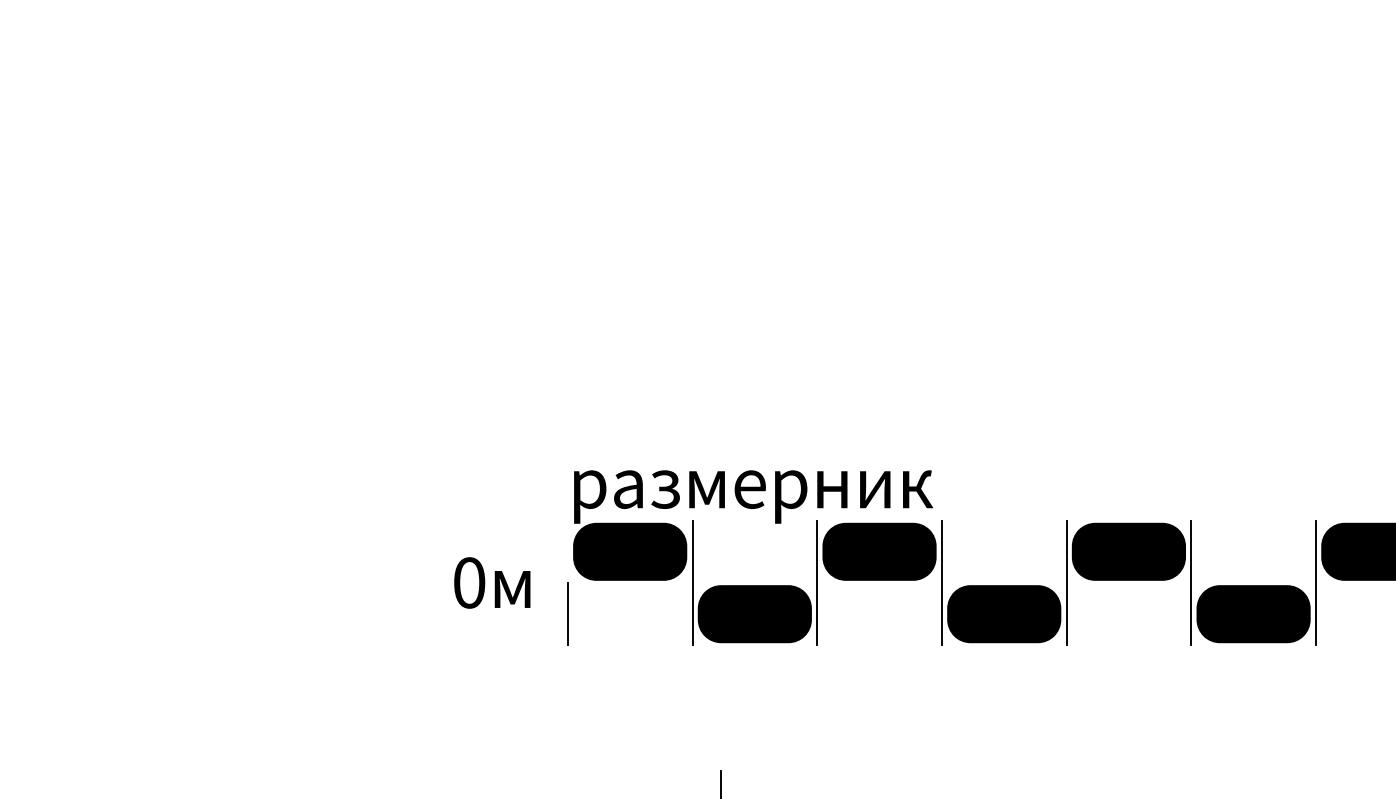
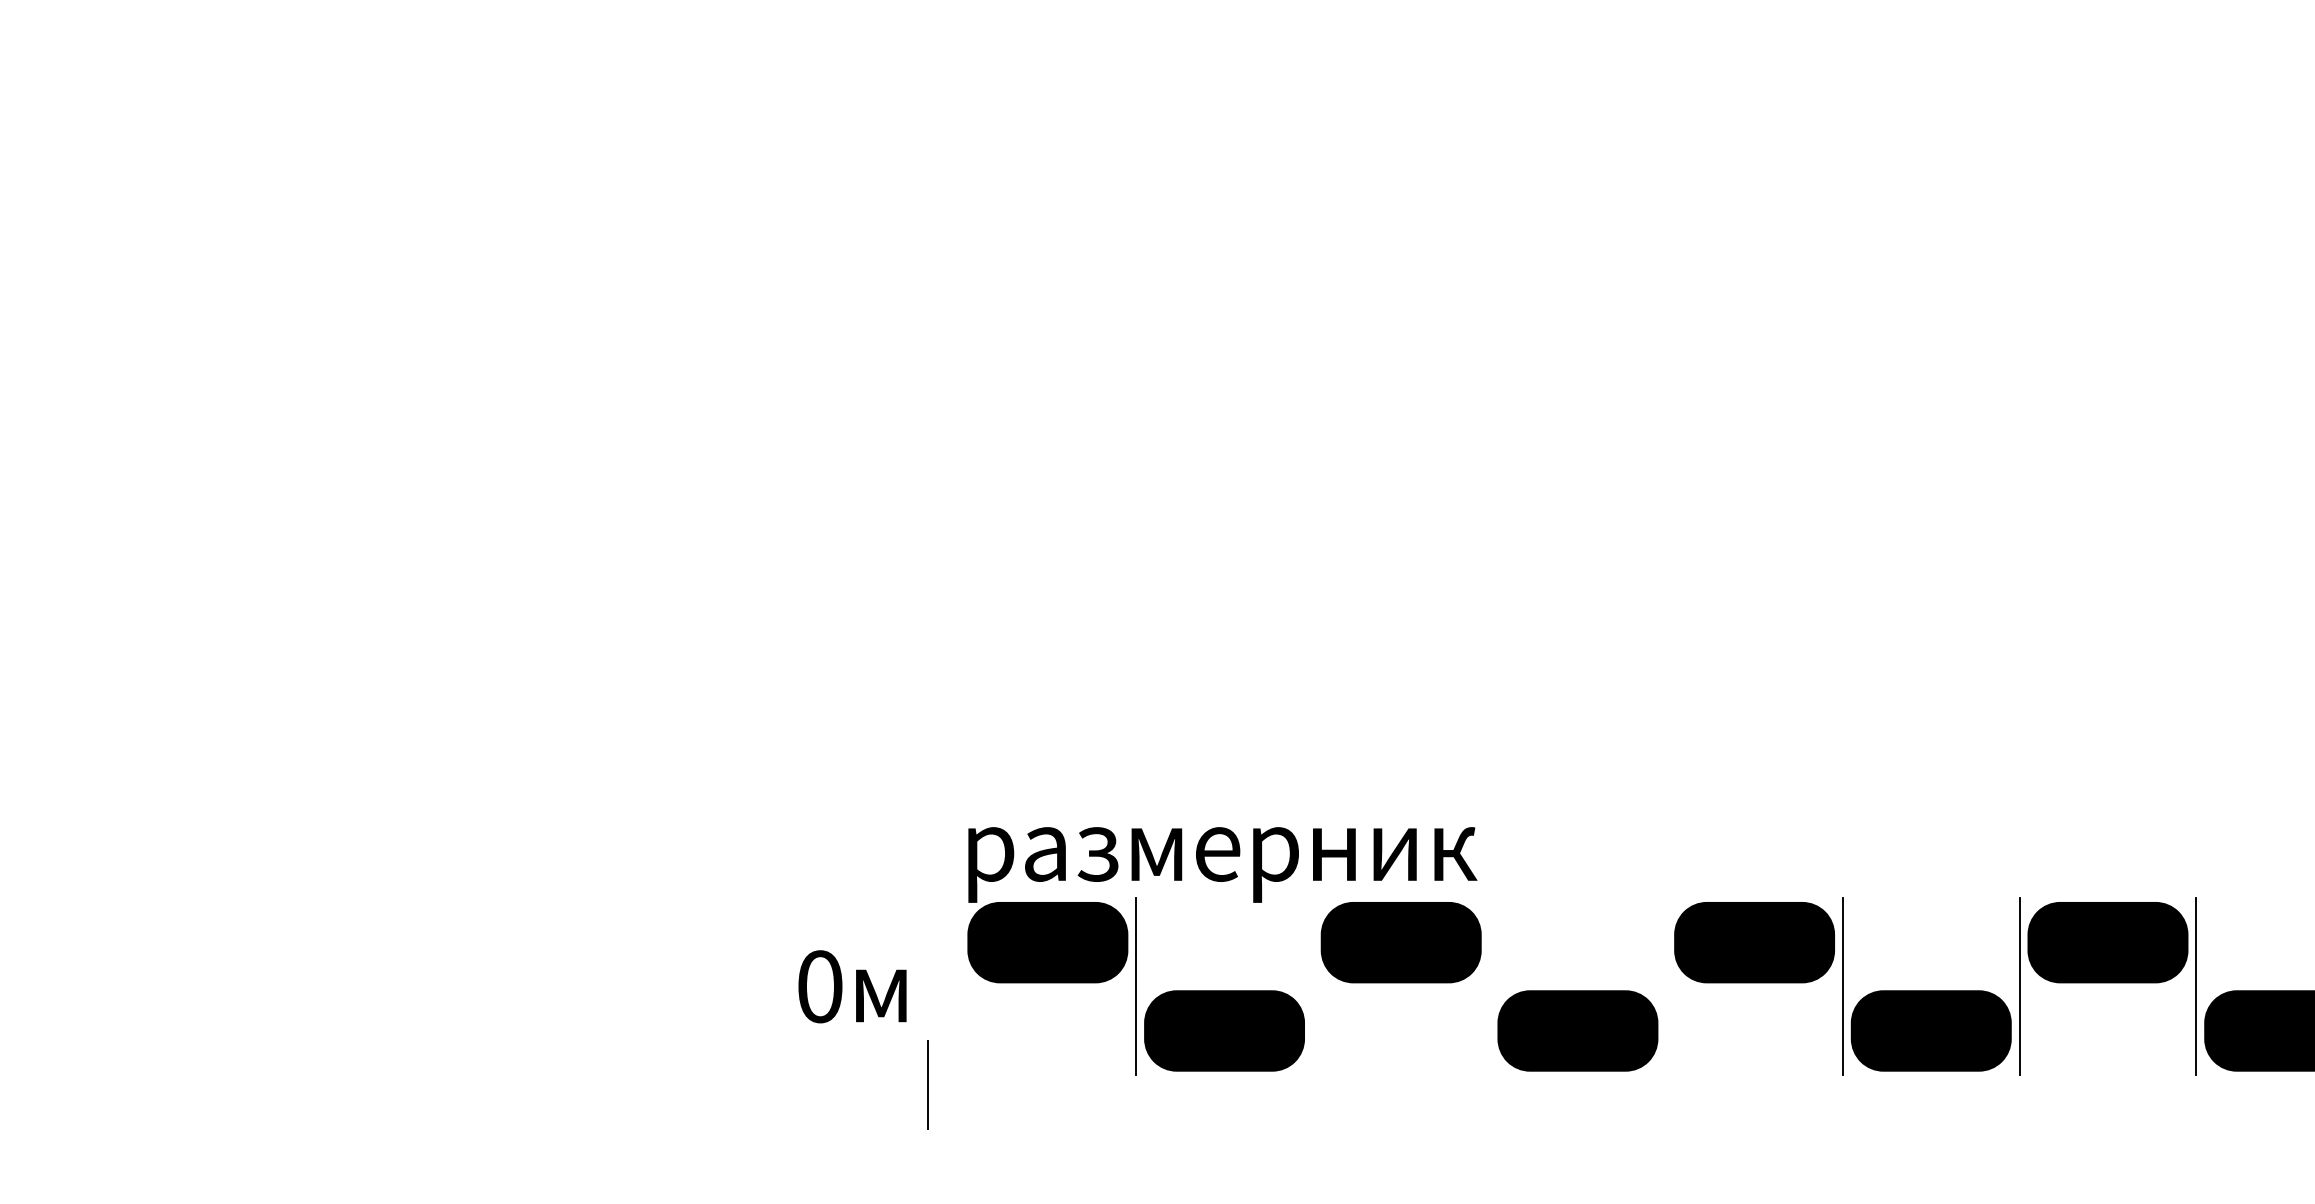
line: (816, 582) -> (1312, 986), removed
line: (941, 582) -> (1489, 986), removed
line: (1066, 582) -> (1666, 986), removed
line: (567, 613) -> (927, 1084), moved

